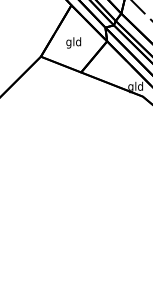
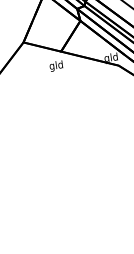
text: (73, 42) -> (56, 65), moved

